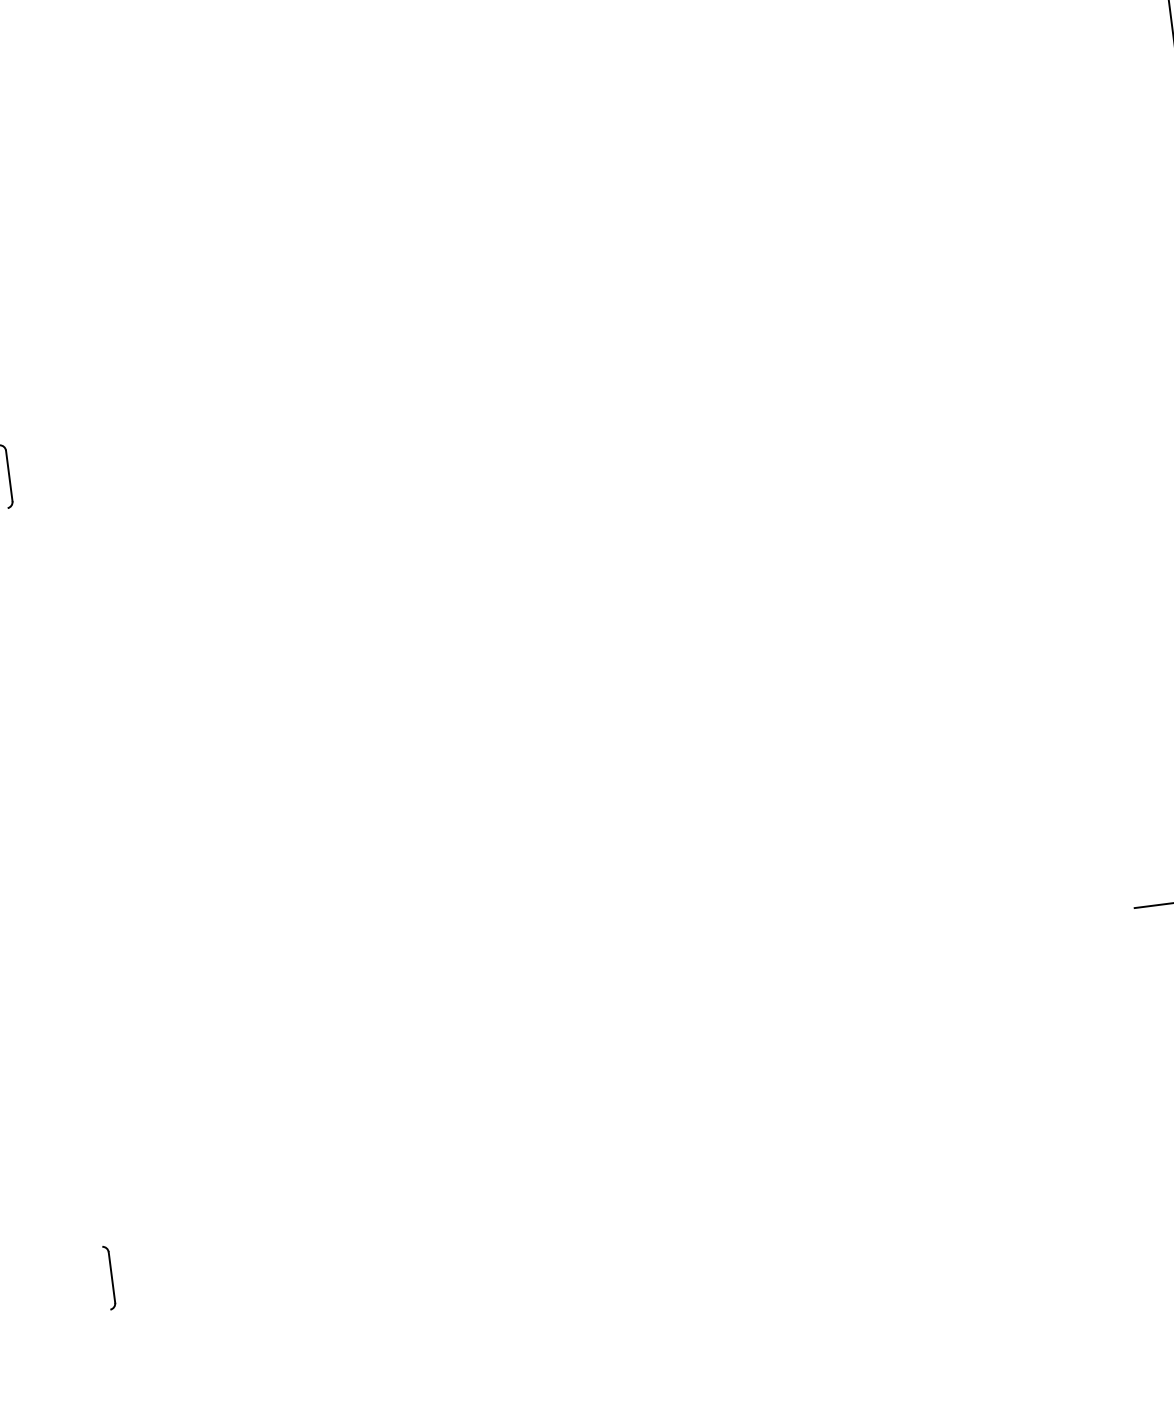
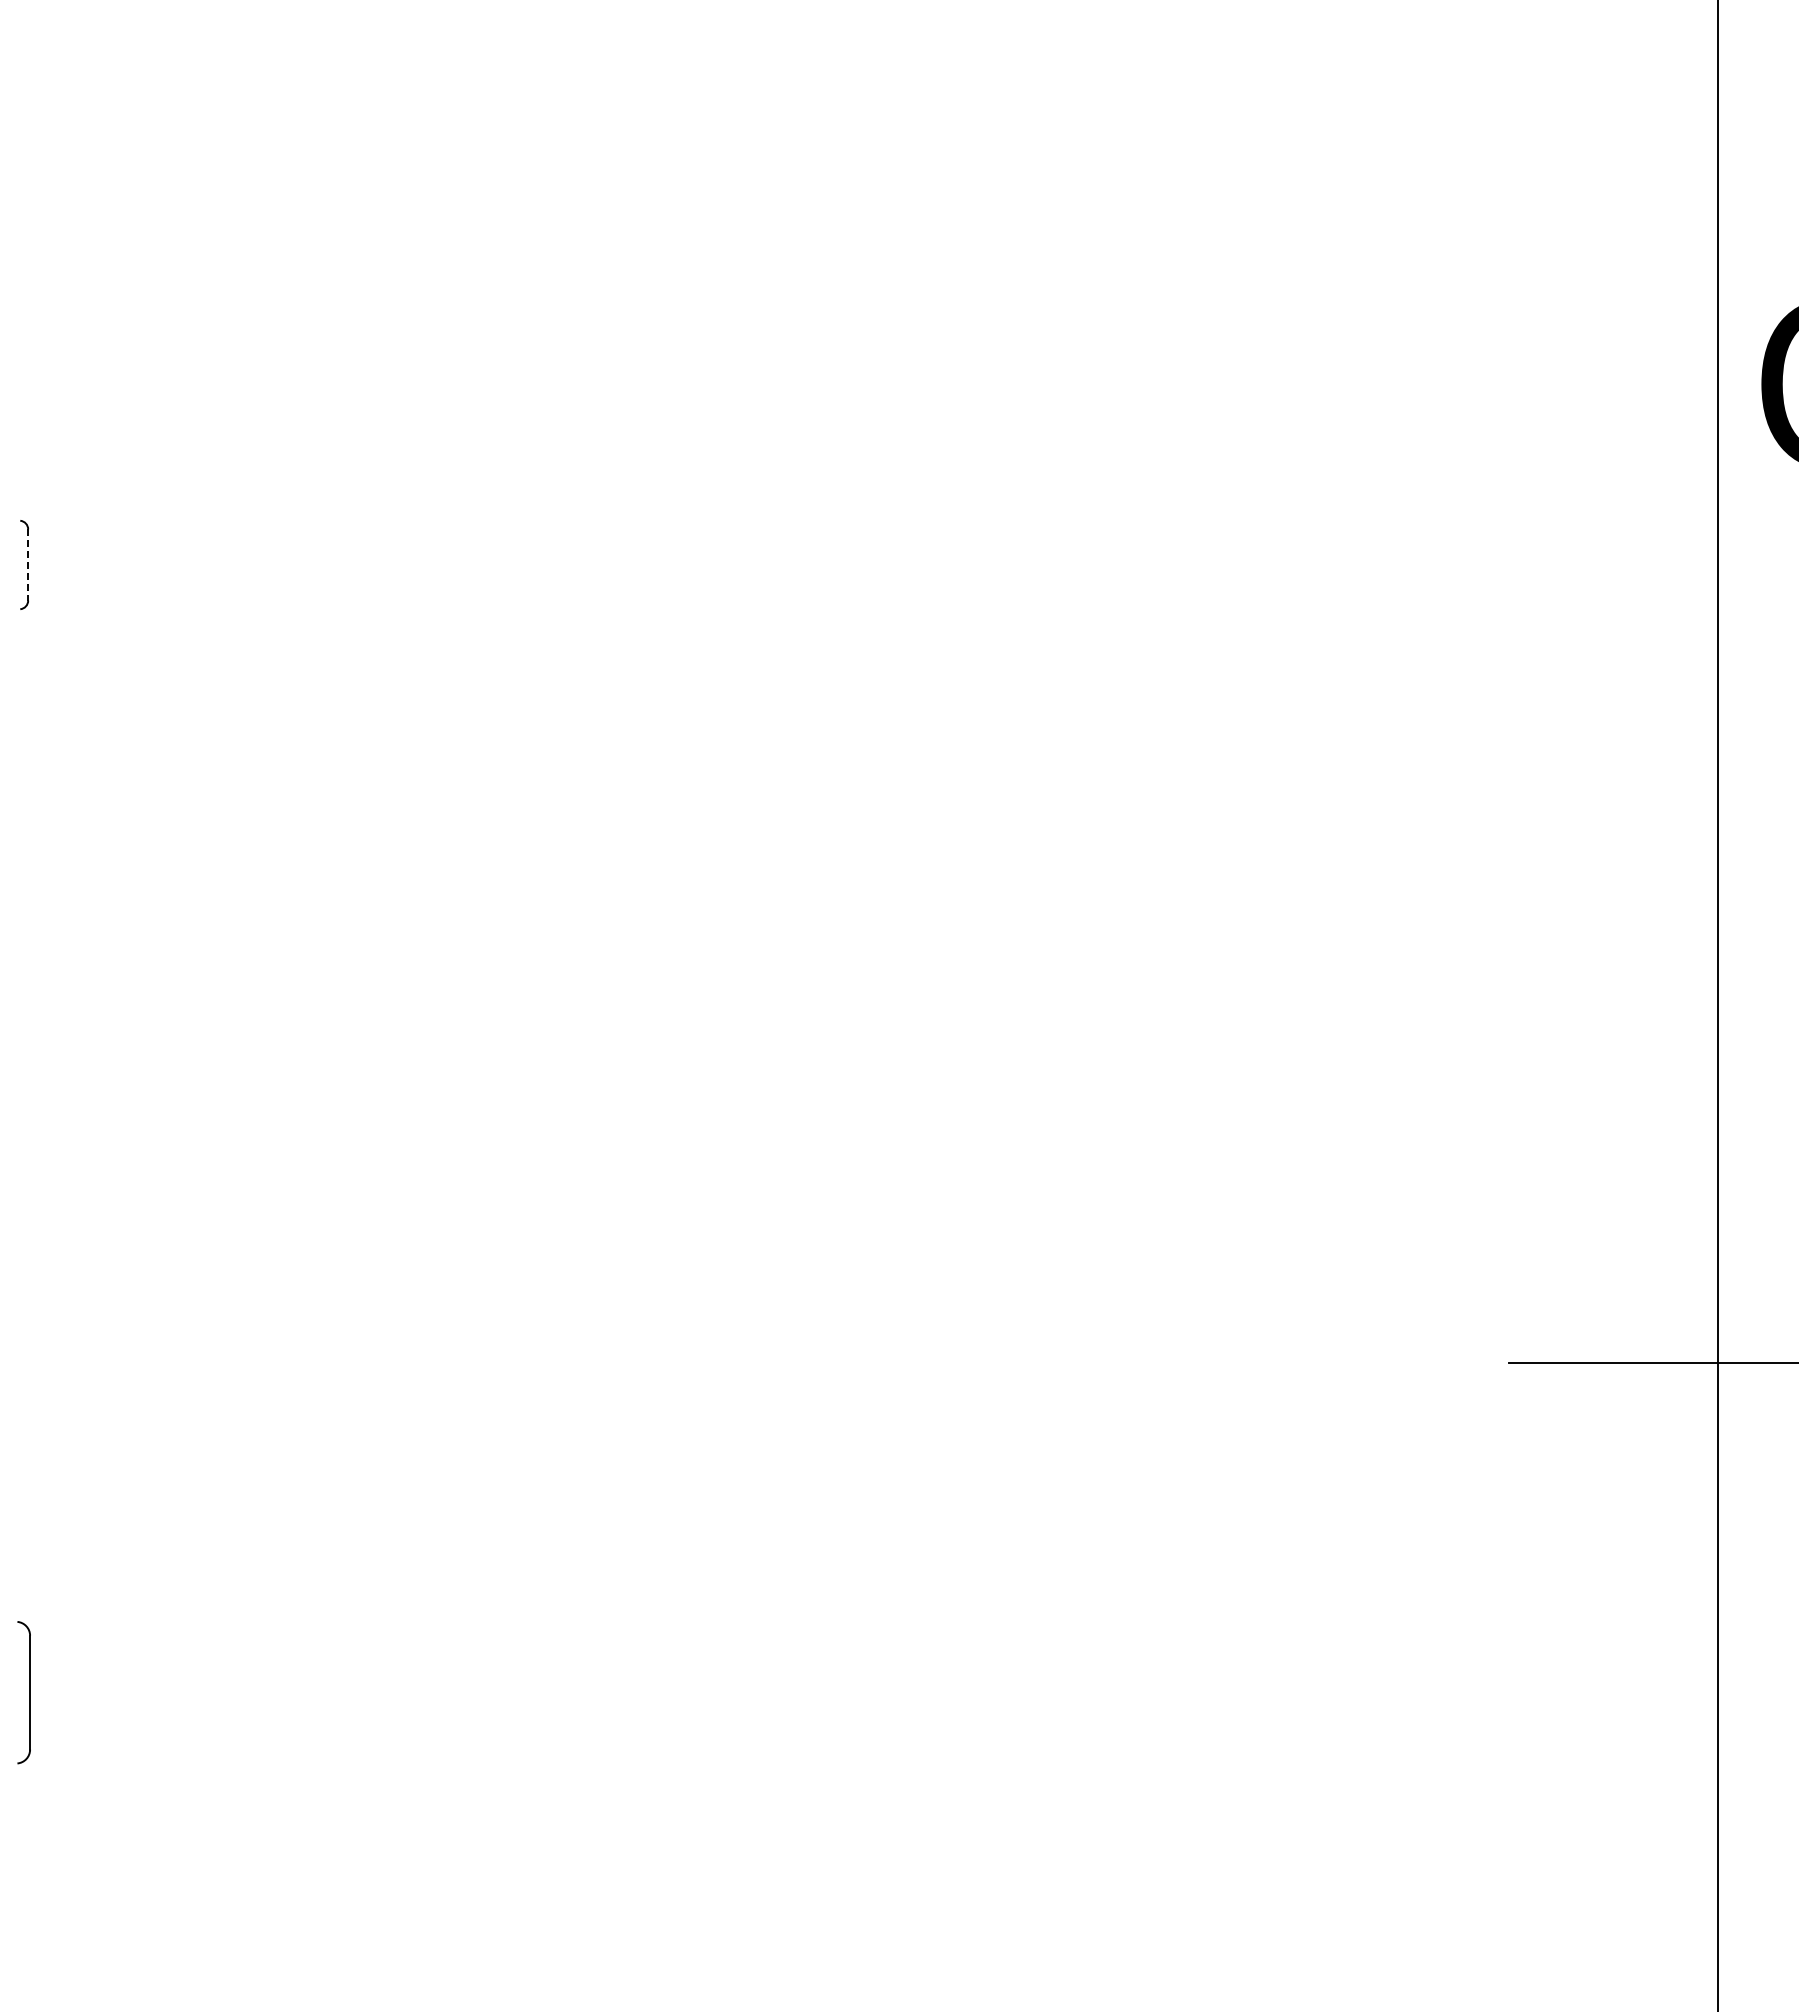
line: (9, 476) -> (28, 565), solid -> dashed
part: (109, 1277) -> (24, 1692), size x1.6

